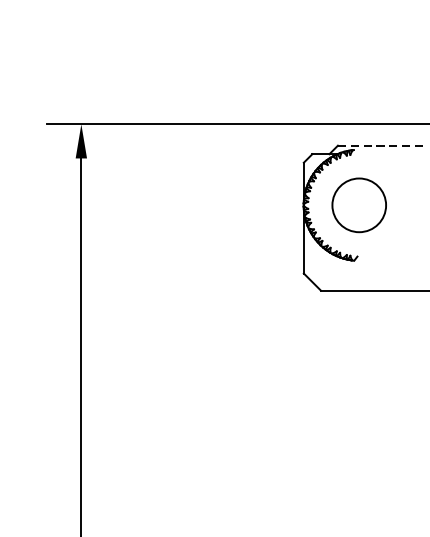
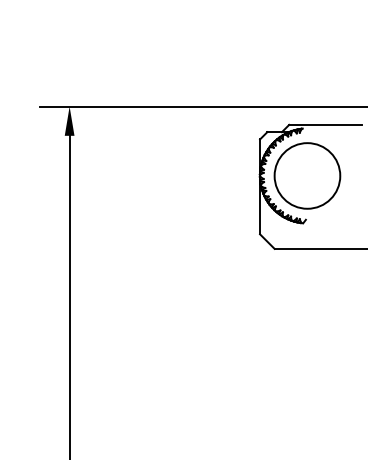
line: (380, 145) -> (325, 124), dashed -> solid
circle: (359, 204) -> (307, 175), size x1.43

